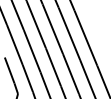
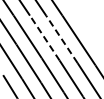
line: (52, 29) -> (44, 38), solid -> dashed
line: (69, 33) -> (61, 39), solid -> dashed

